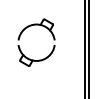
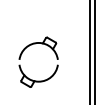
part: (27, 28) -> (28, 47), moved

